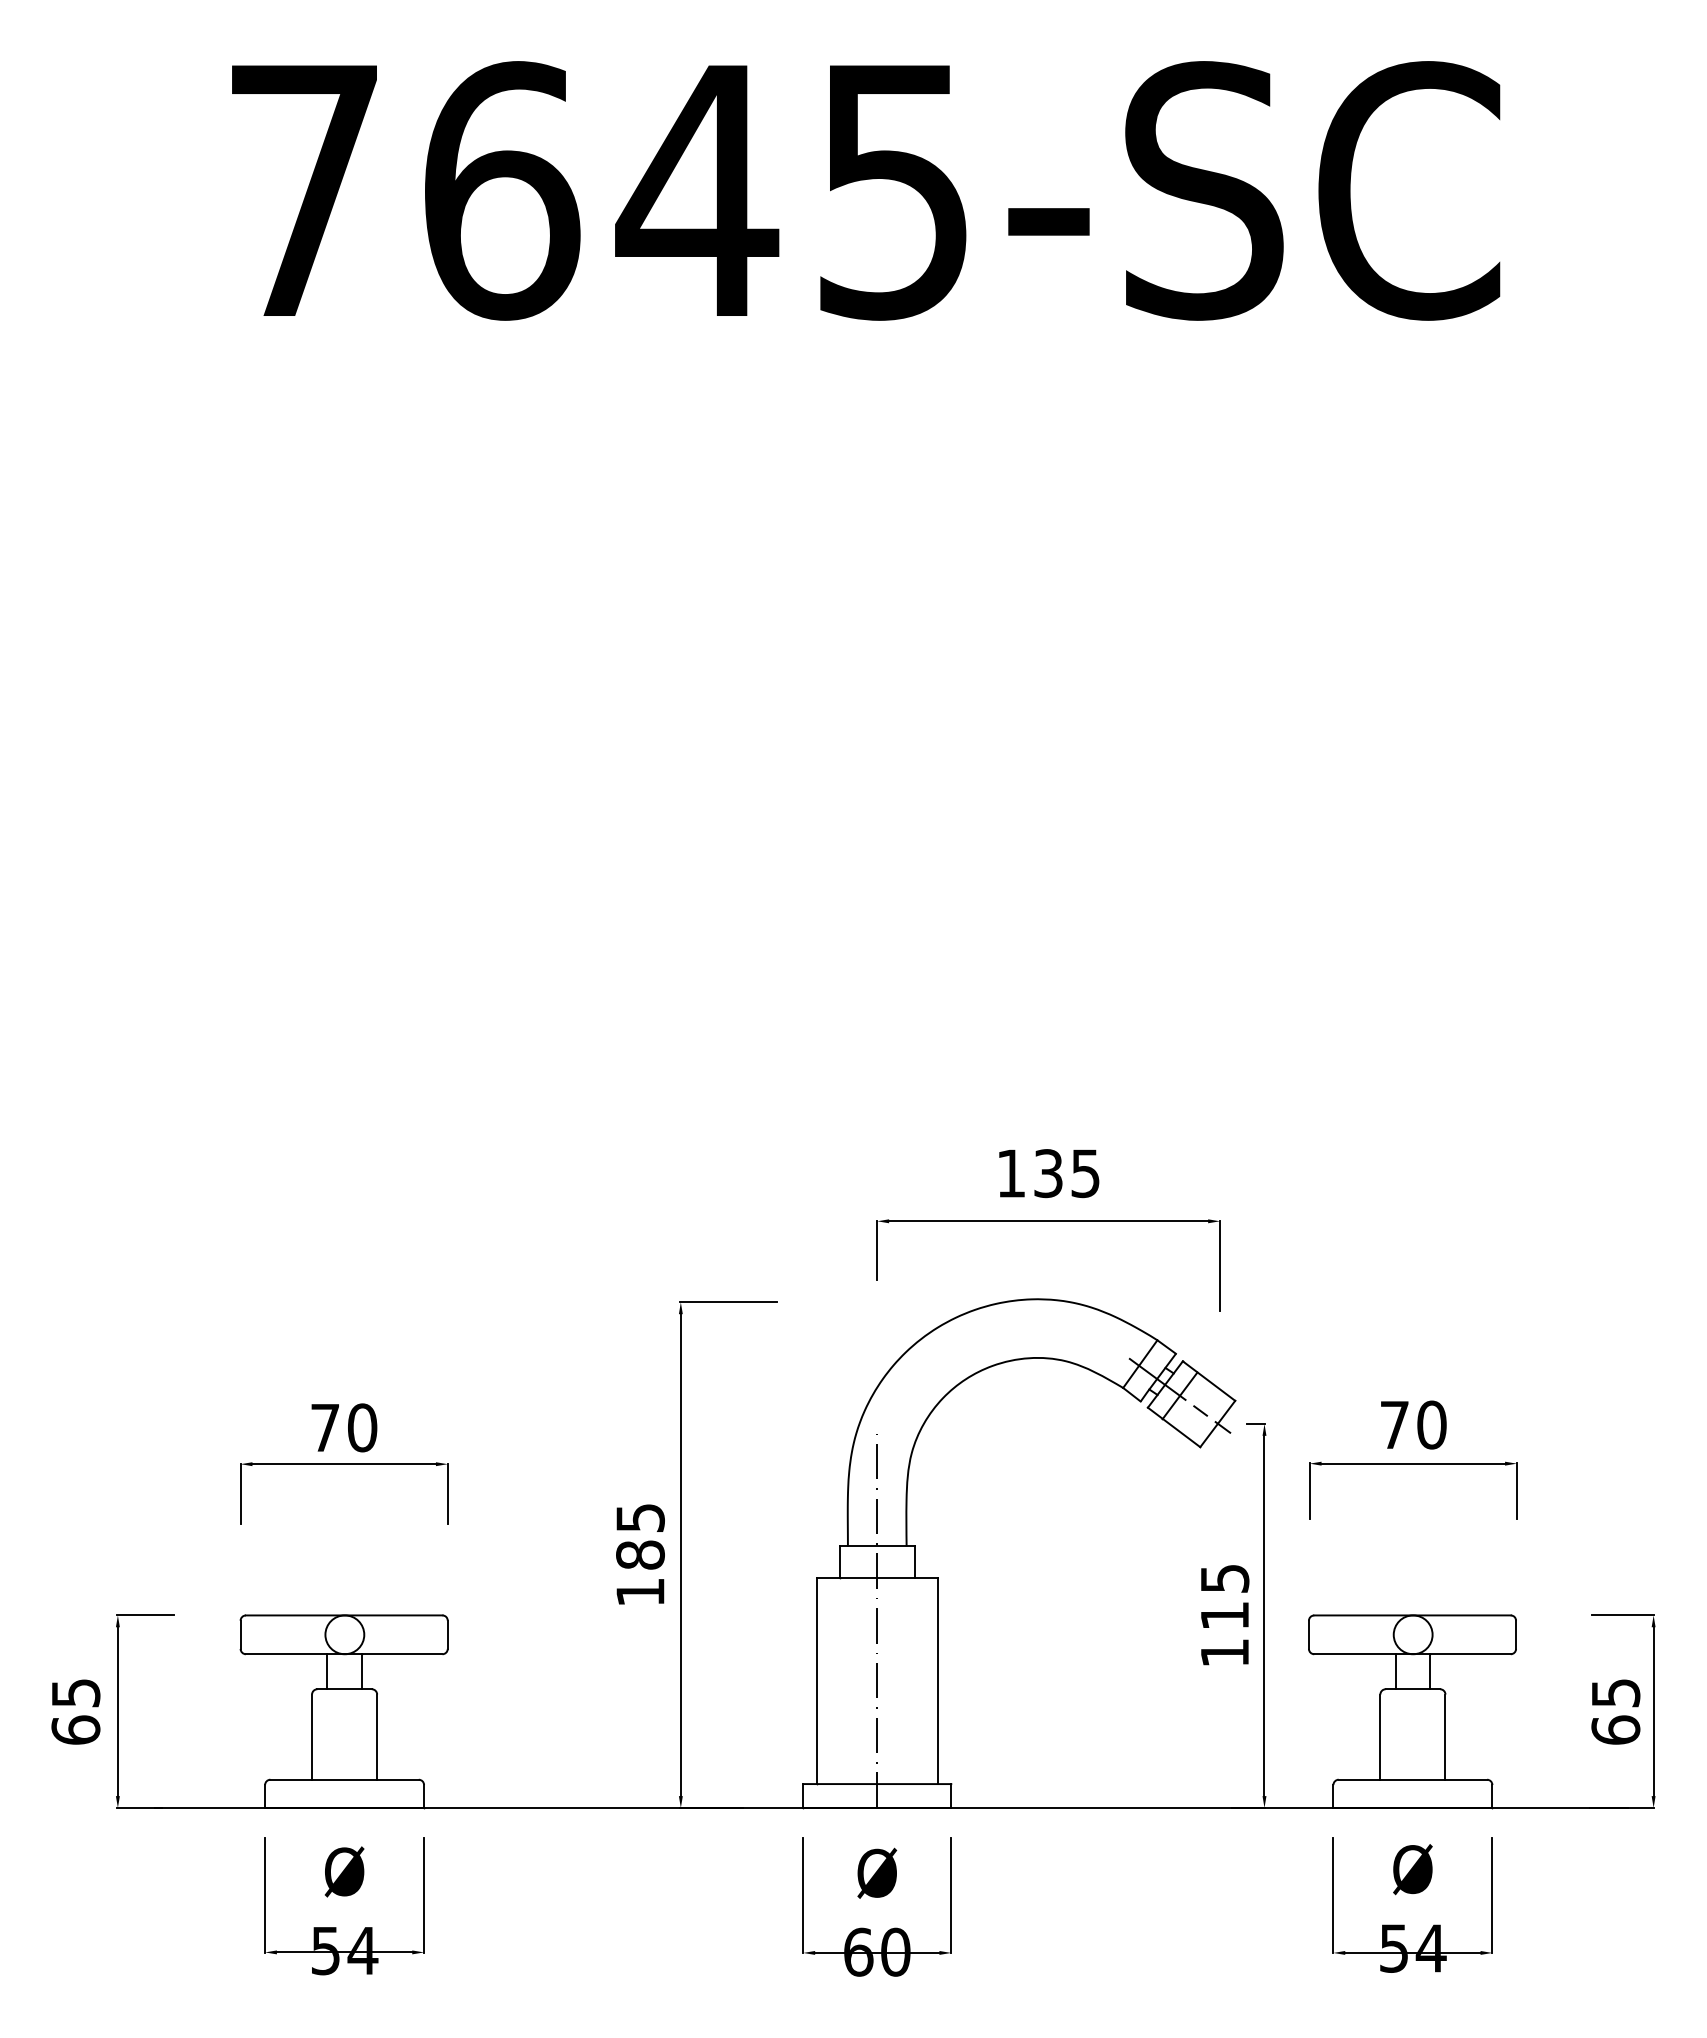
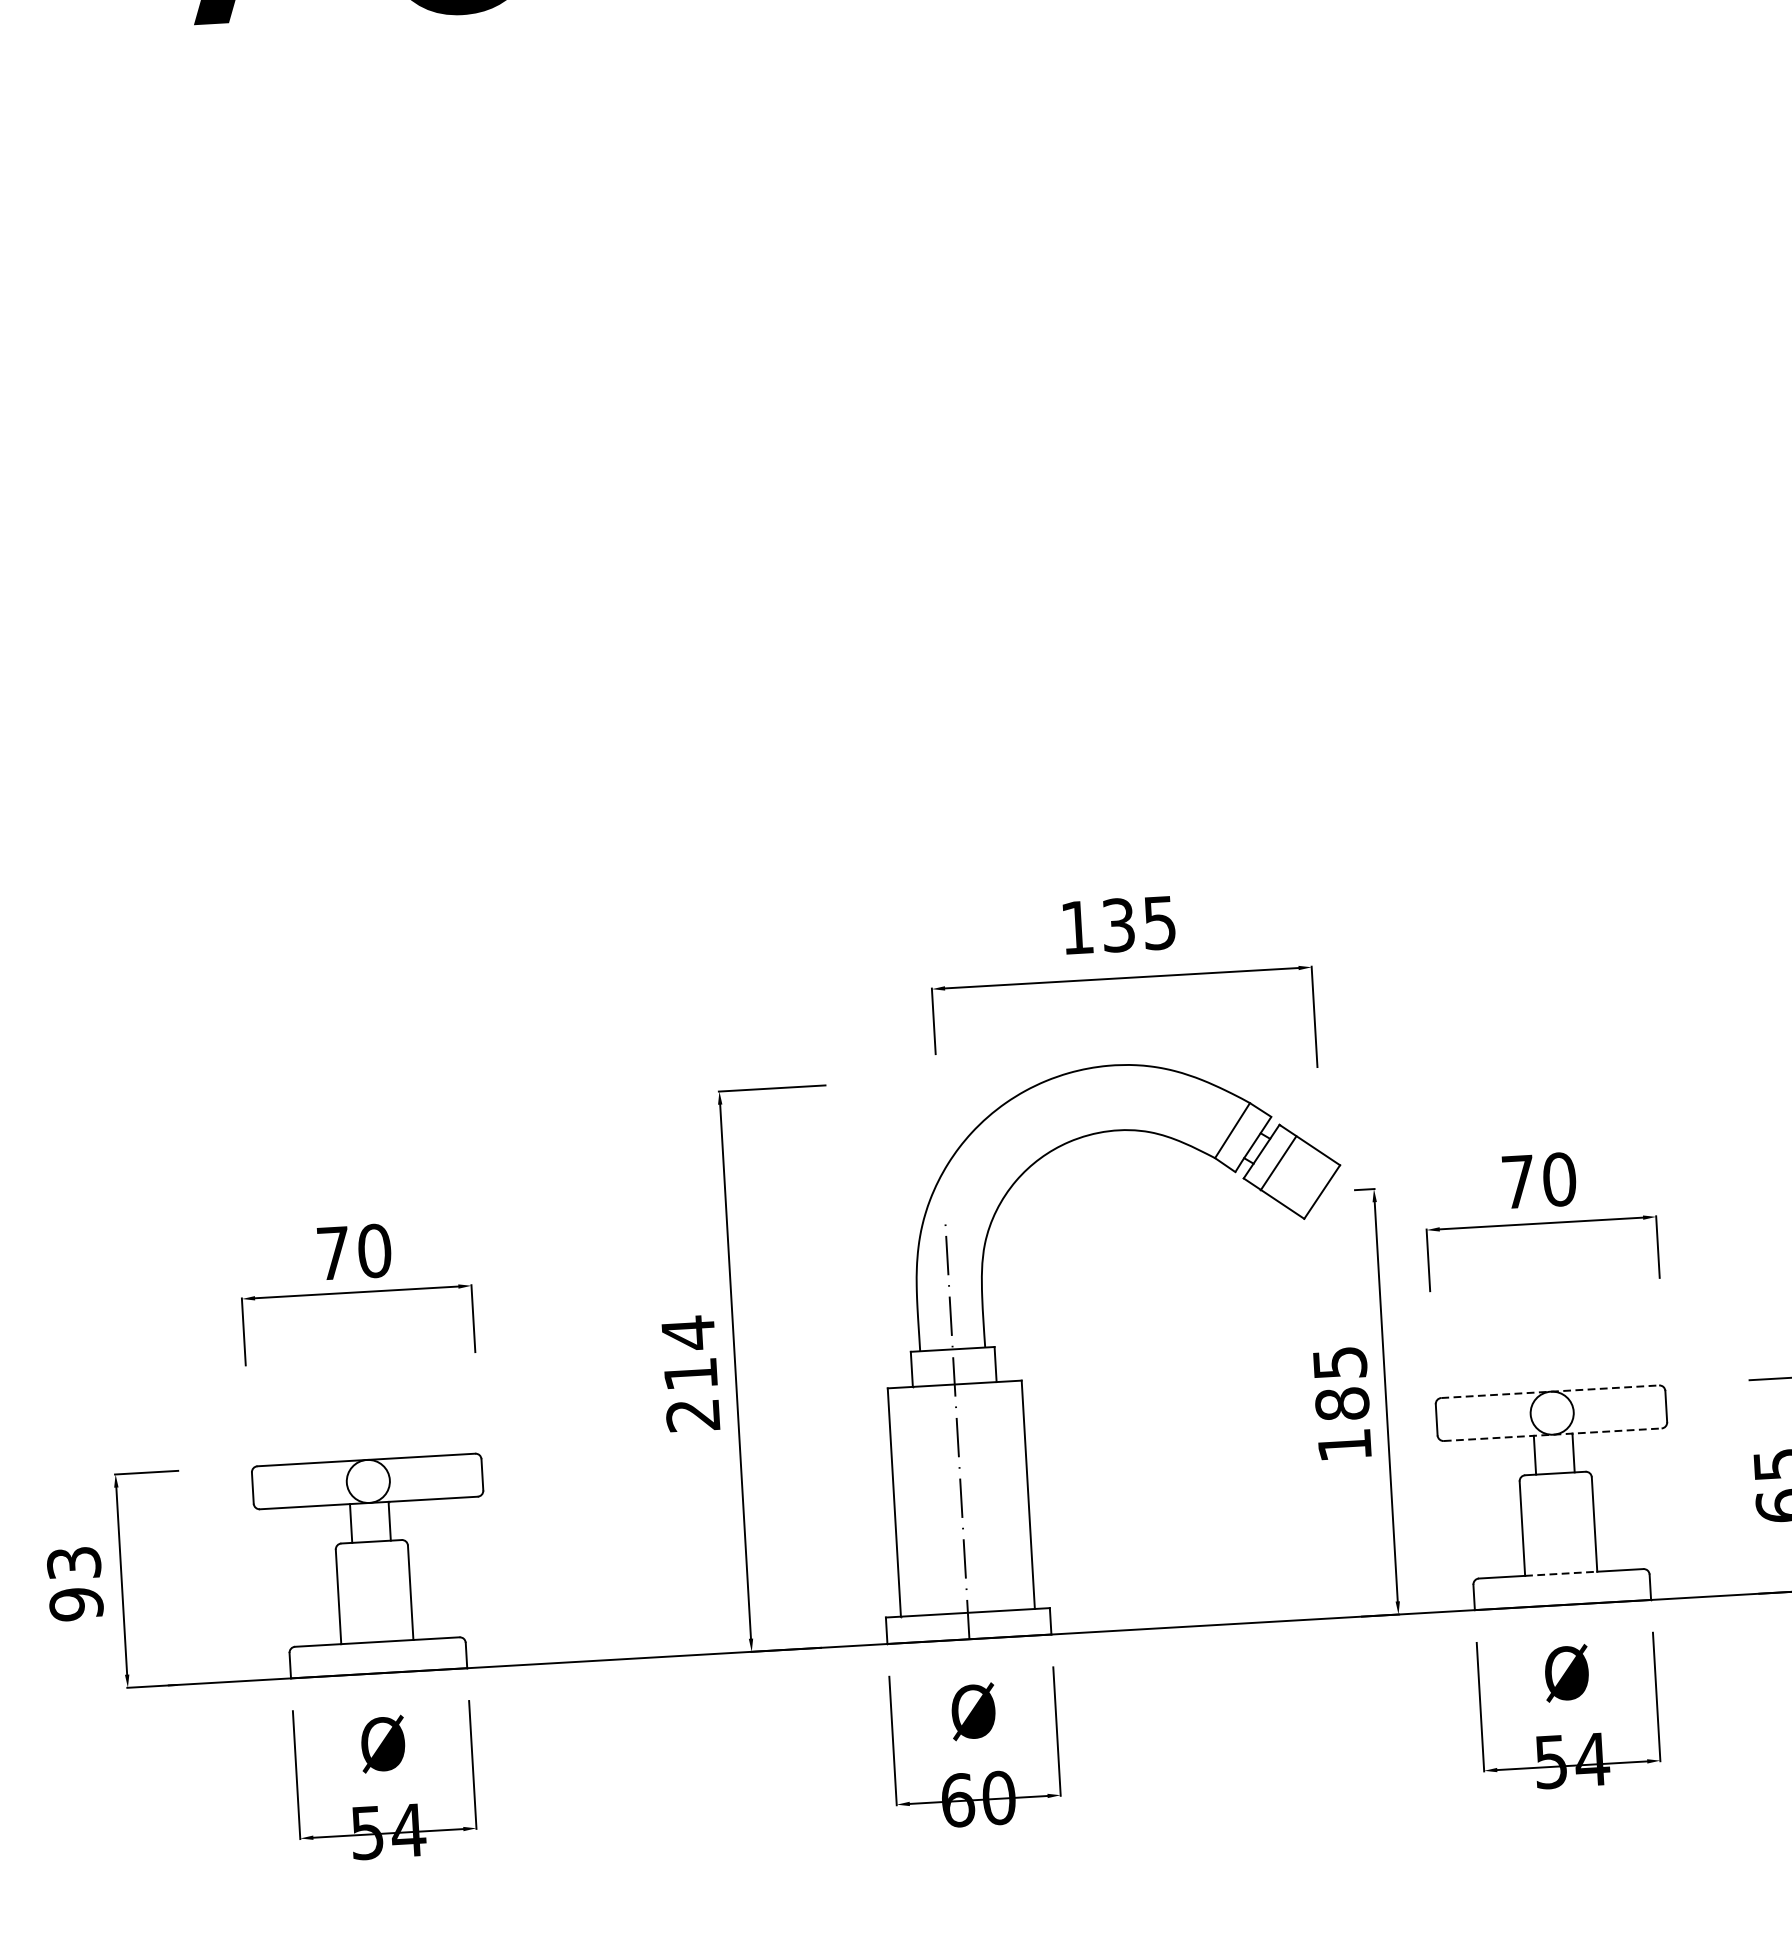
line: (1179, 1395) -> (1277, 1162), removed
text: (640, 1554) -> (690, 1373), 185 -> 214
text: (1224, 1615) -> (1341, 1403), 115 -> 185
line: (1413, 1615) -> (1551, 1391), solid -> dashed
line: (1413, 1654) -> (1553, 1434), solid -> dashed
text: (75, 1712) -> (74, 1584), 65 -> 93
line: (1412, 1779) -> (1560, 1573), solid -> dashed

